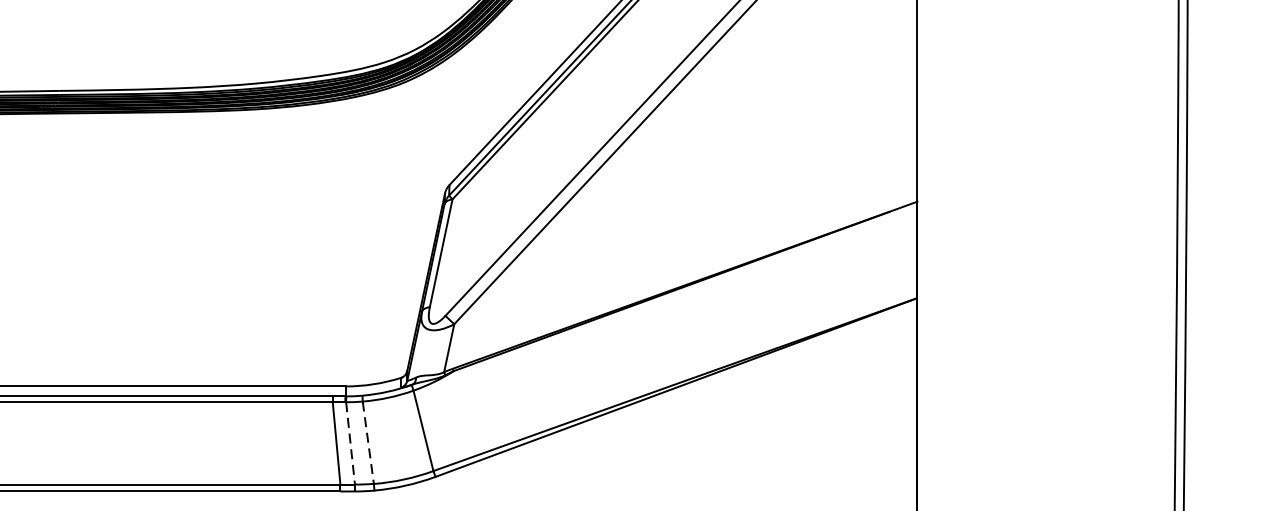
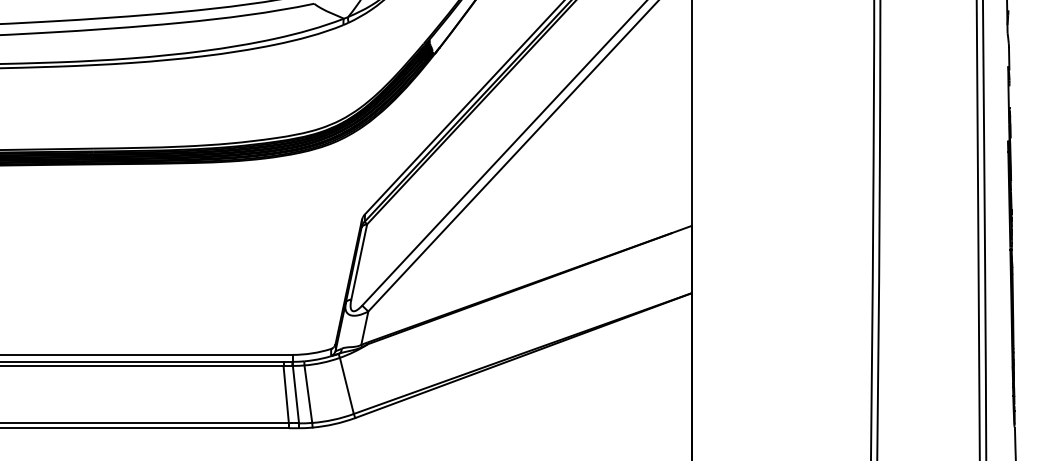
line: (349, 443) -> (295, 394), dashed -> solid
line: (368, 443) -> (308, 394), dashed -> solid

